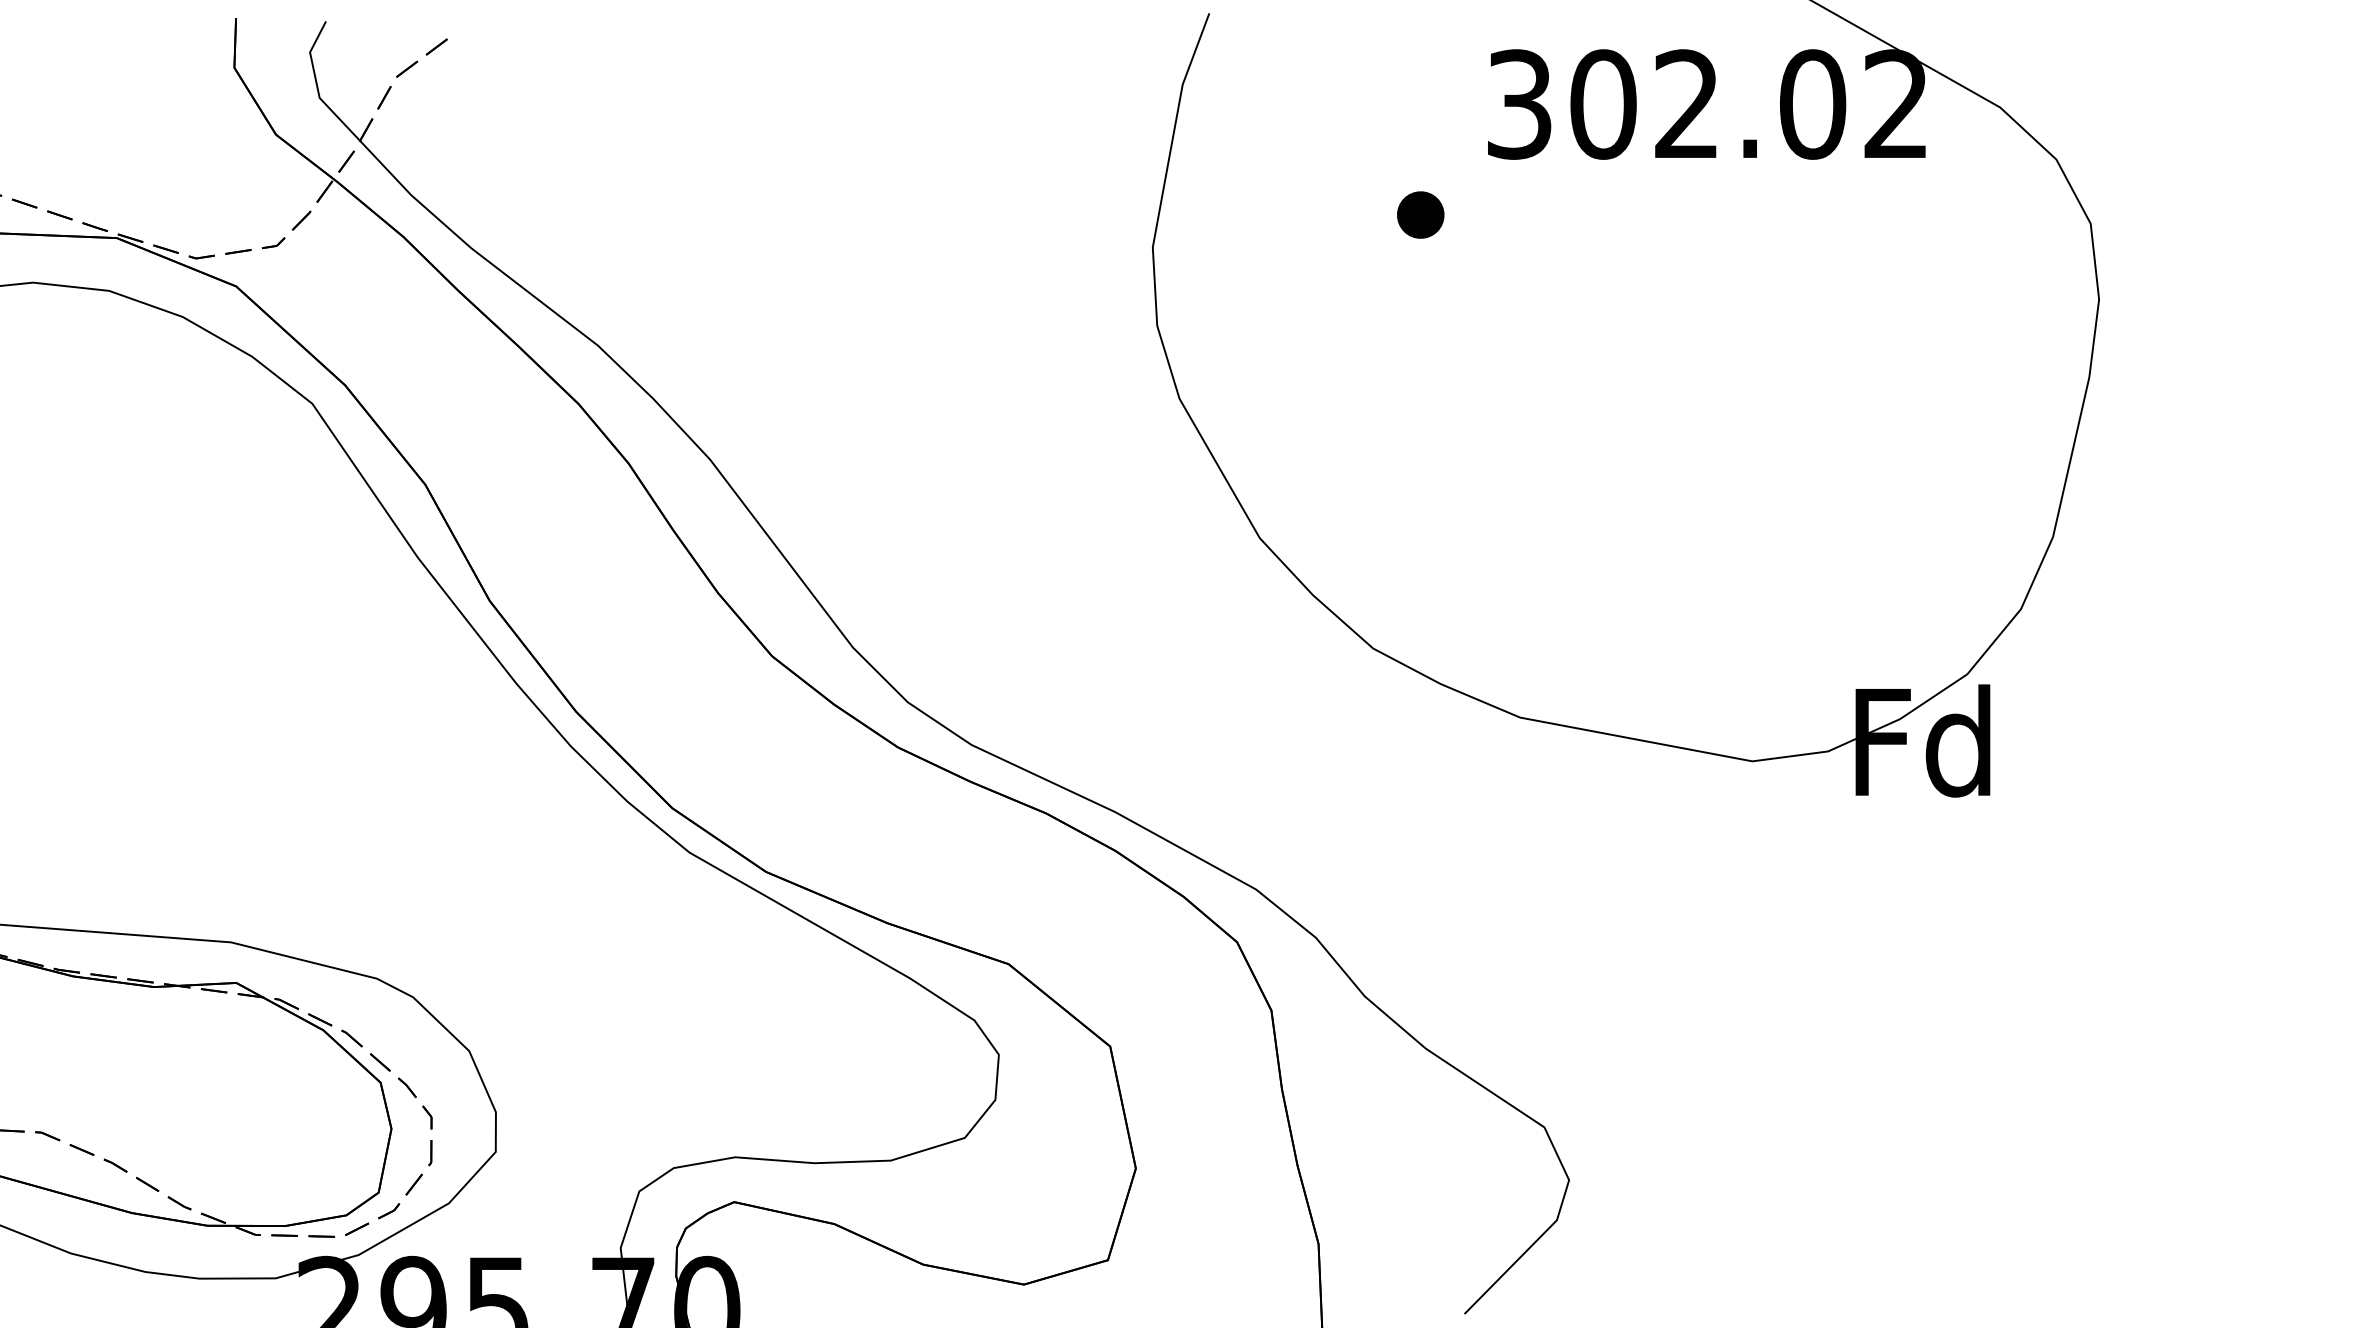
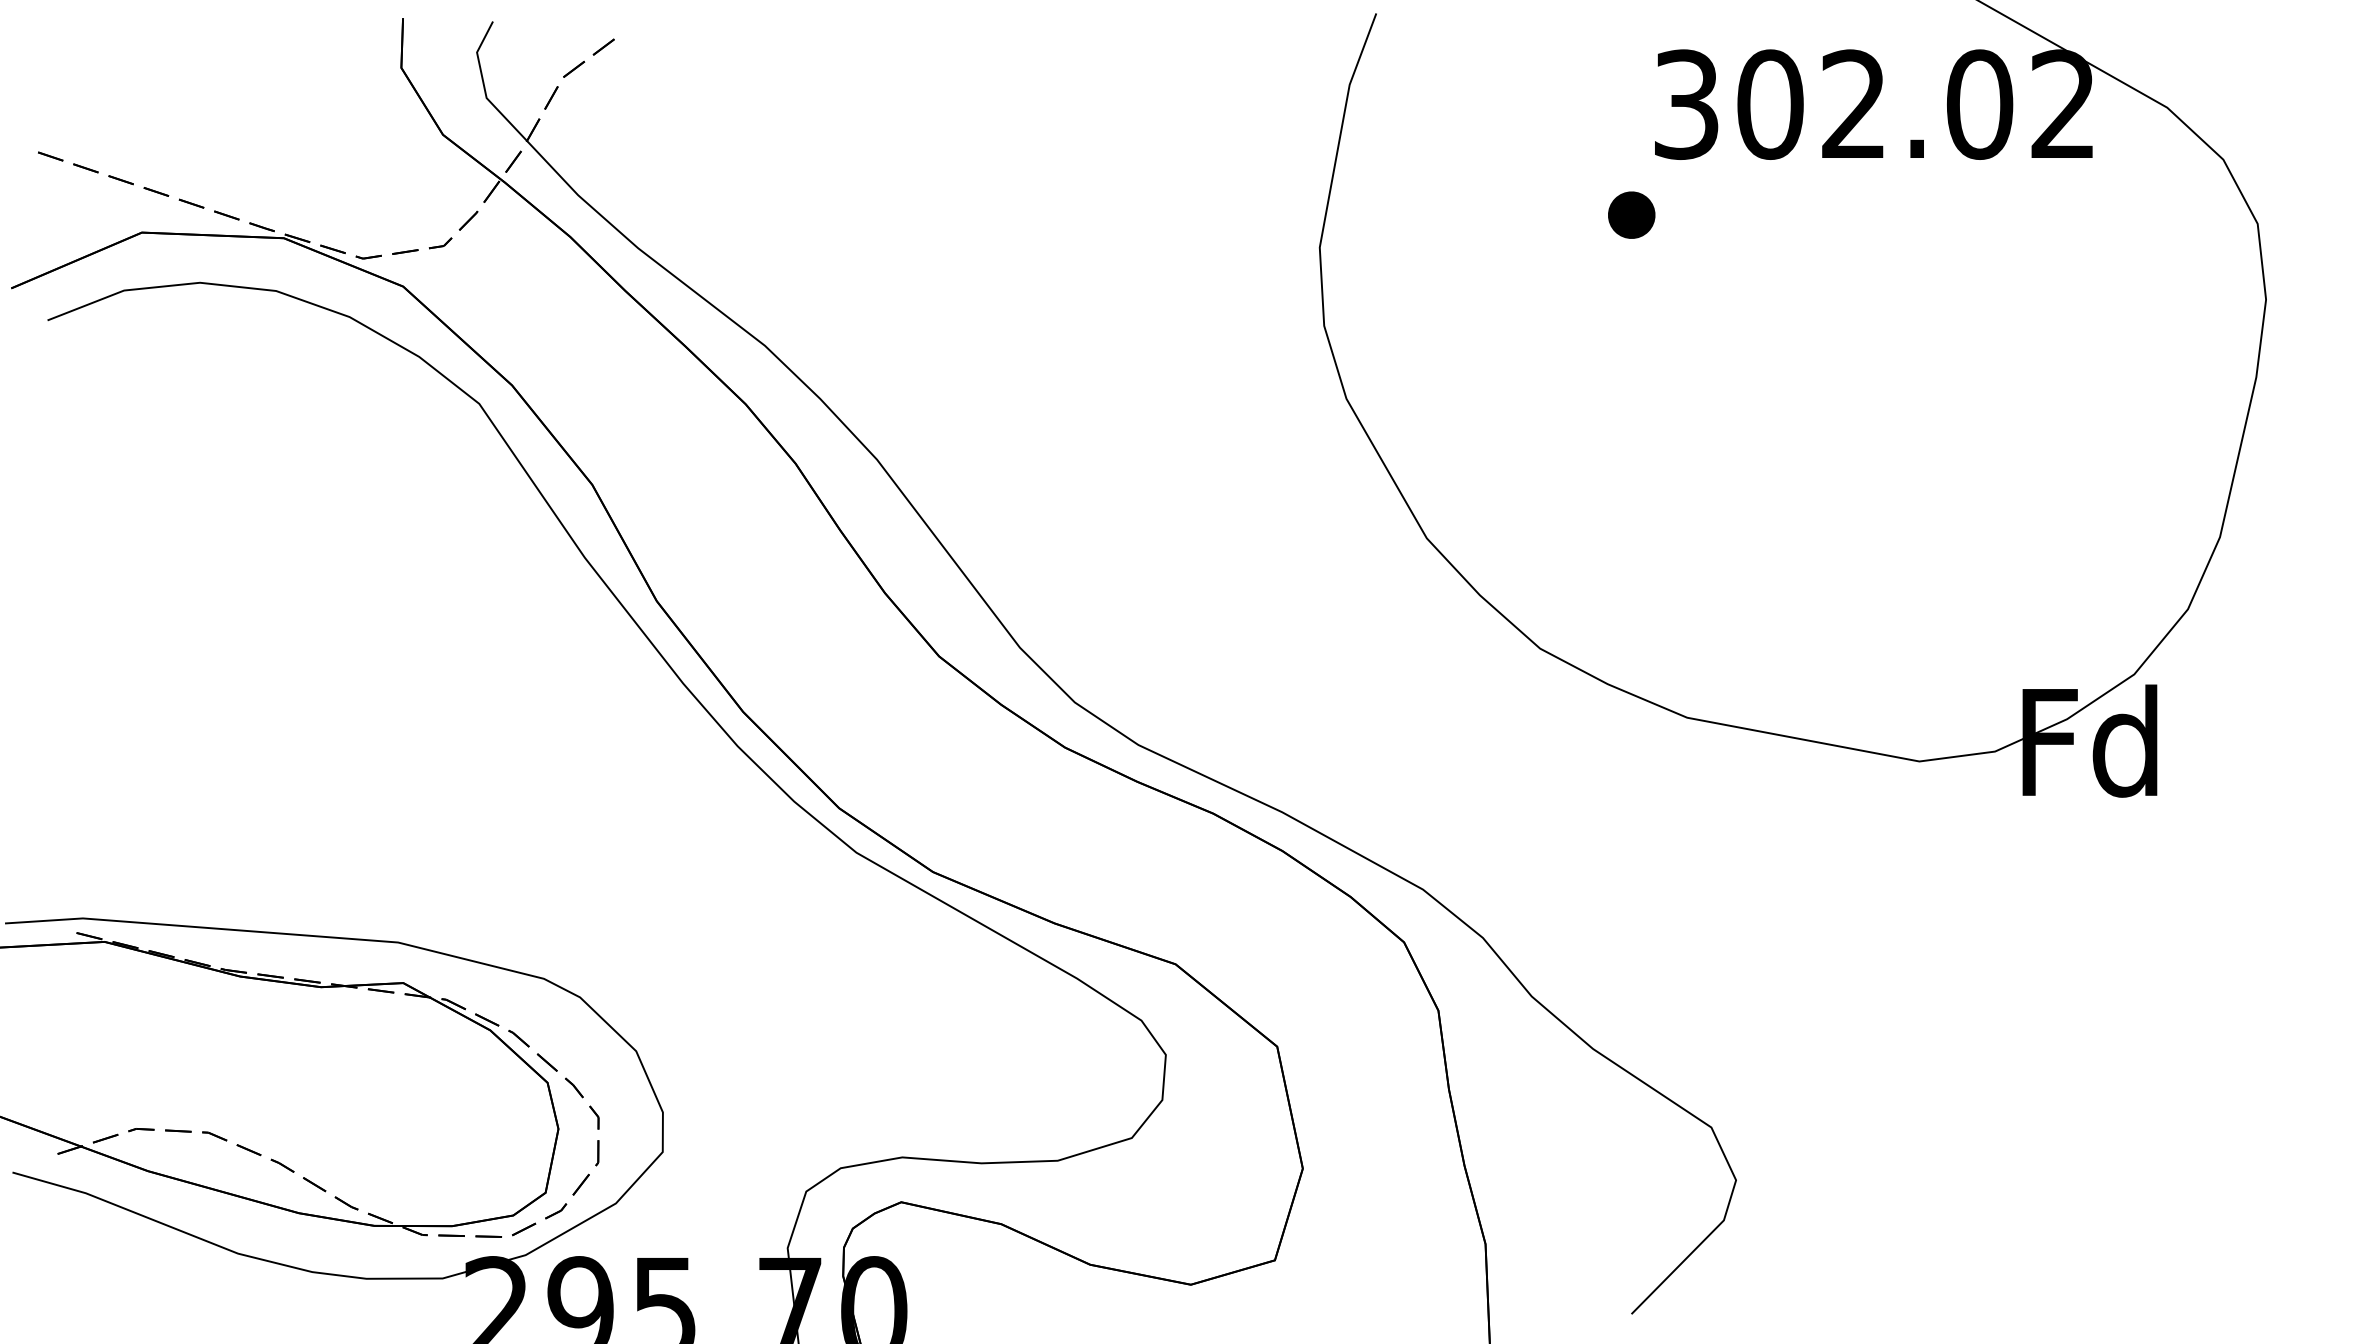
part: (1420, 214) -> (1631, 214), moved

